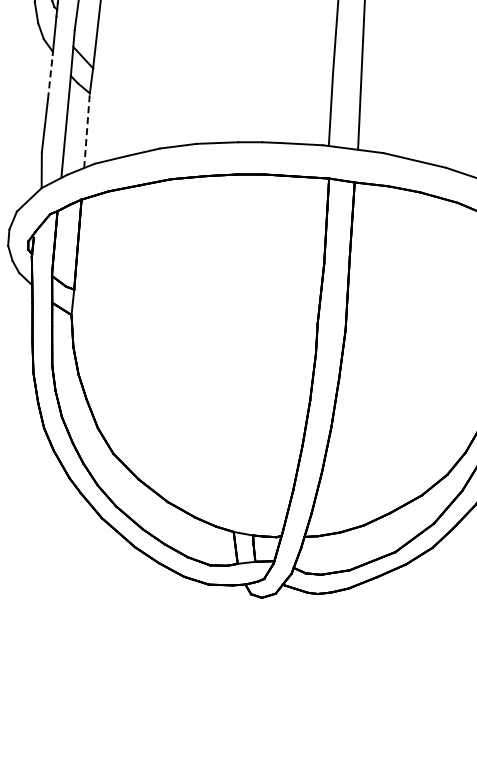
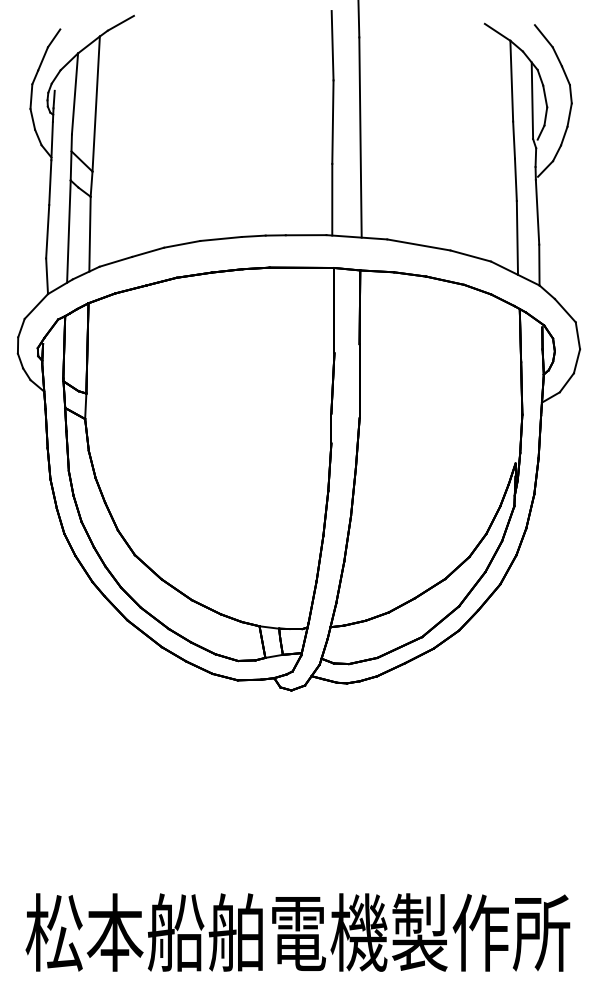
line: (50, 76) -> (50, 182), dashed -> solid
line: (87, 130) -> (90, 233), dashed -> solid

